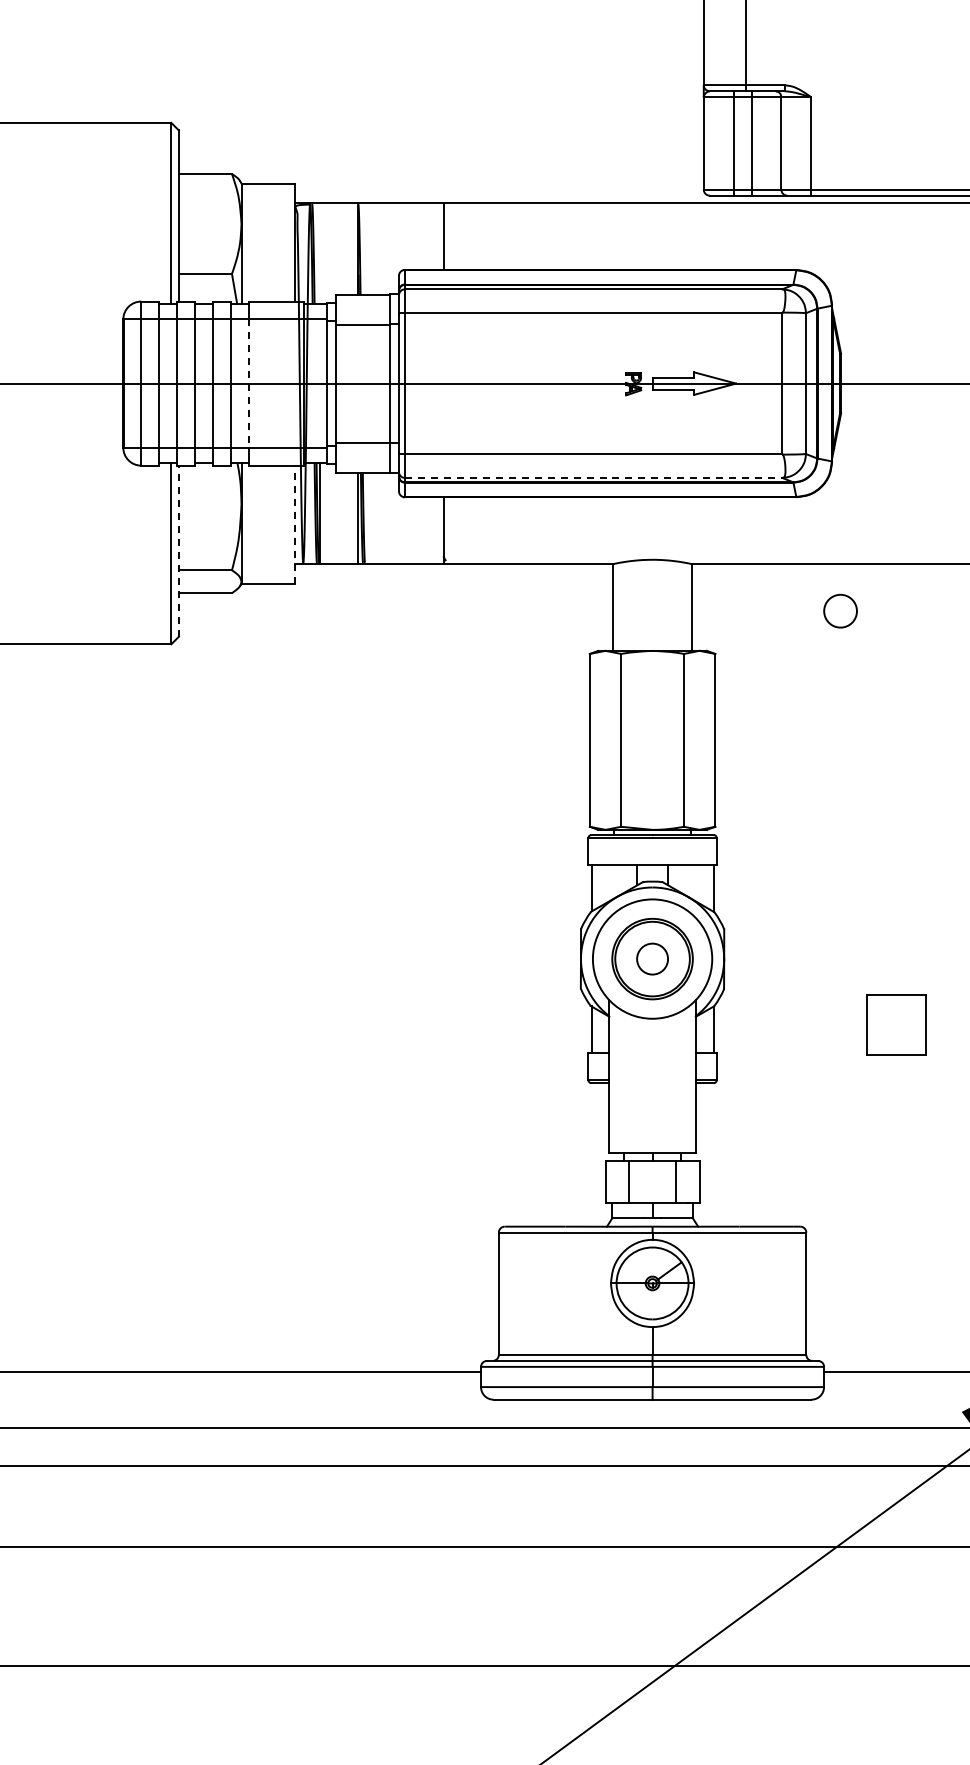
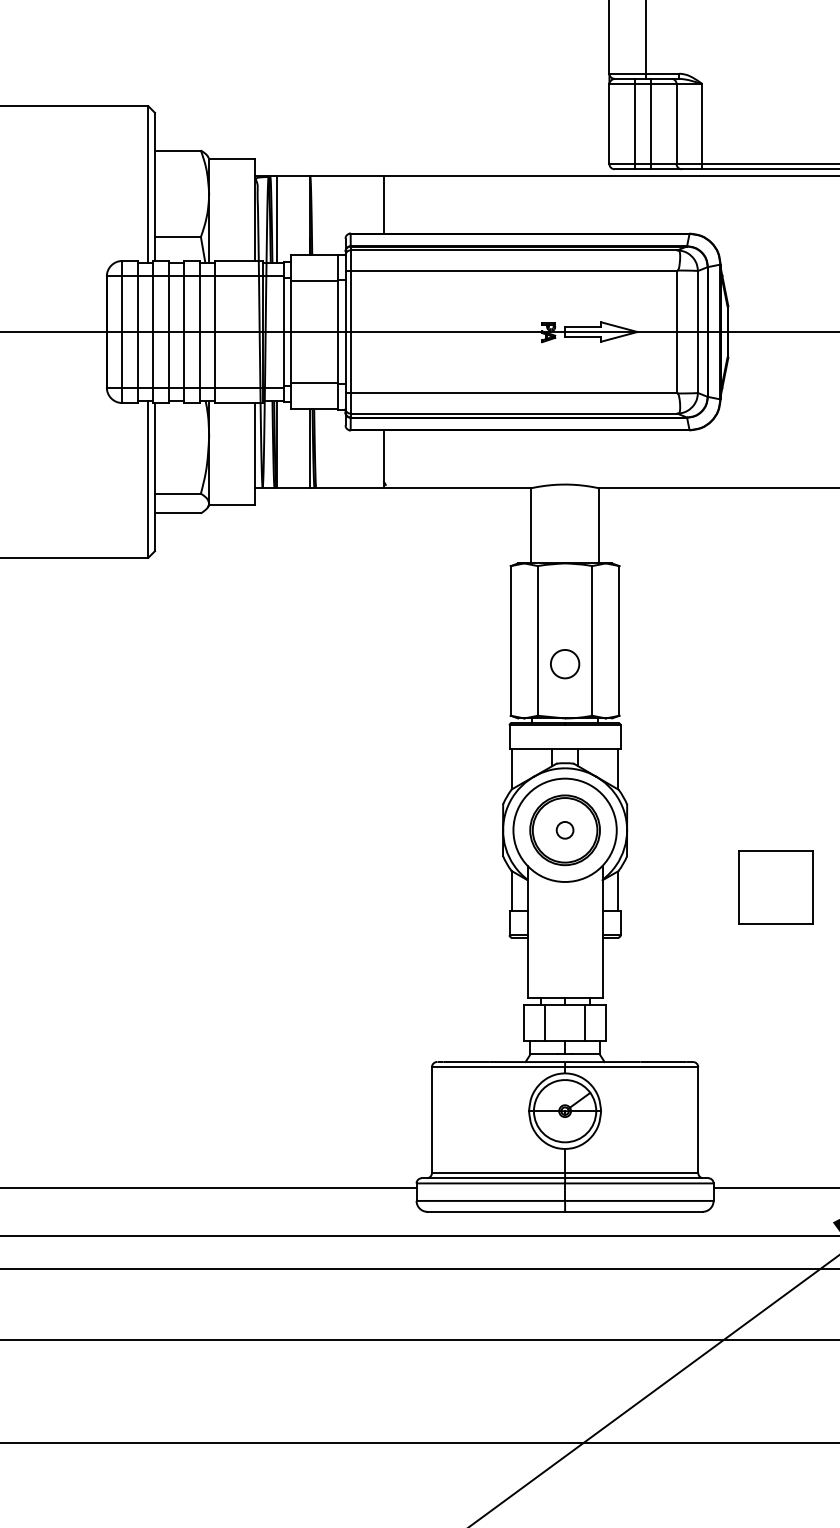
line: (320, 253) -> (277, 219), added
line: (248, 384) -> (215, 332), dashed -> solid
line: (593, 477) -> (513, 413), dashed -> solid
line: (294, 524) -> (255, 454), dashed -> solid
line: (178, 551) -> (154, 477), dashed -> solid
circle: (840, 610) -> (565, 663), moved
circle: (652, 958) -> (565, 829), size x0.62
part: (896, 1024) -> (776, 886), size x1.43

